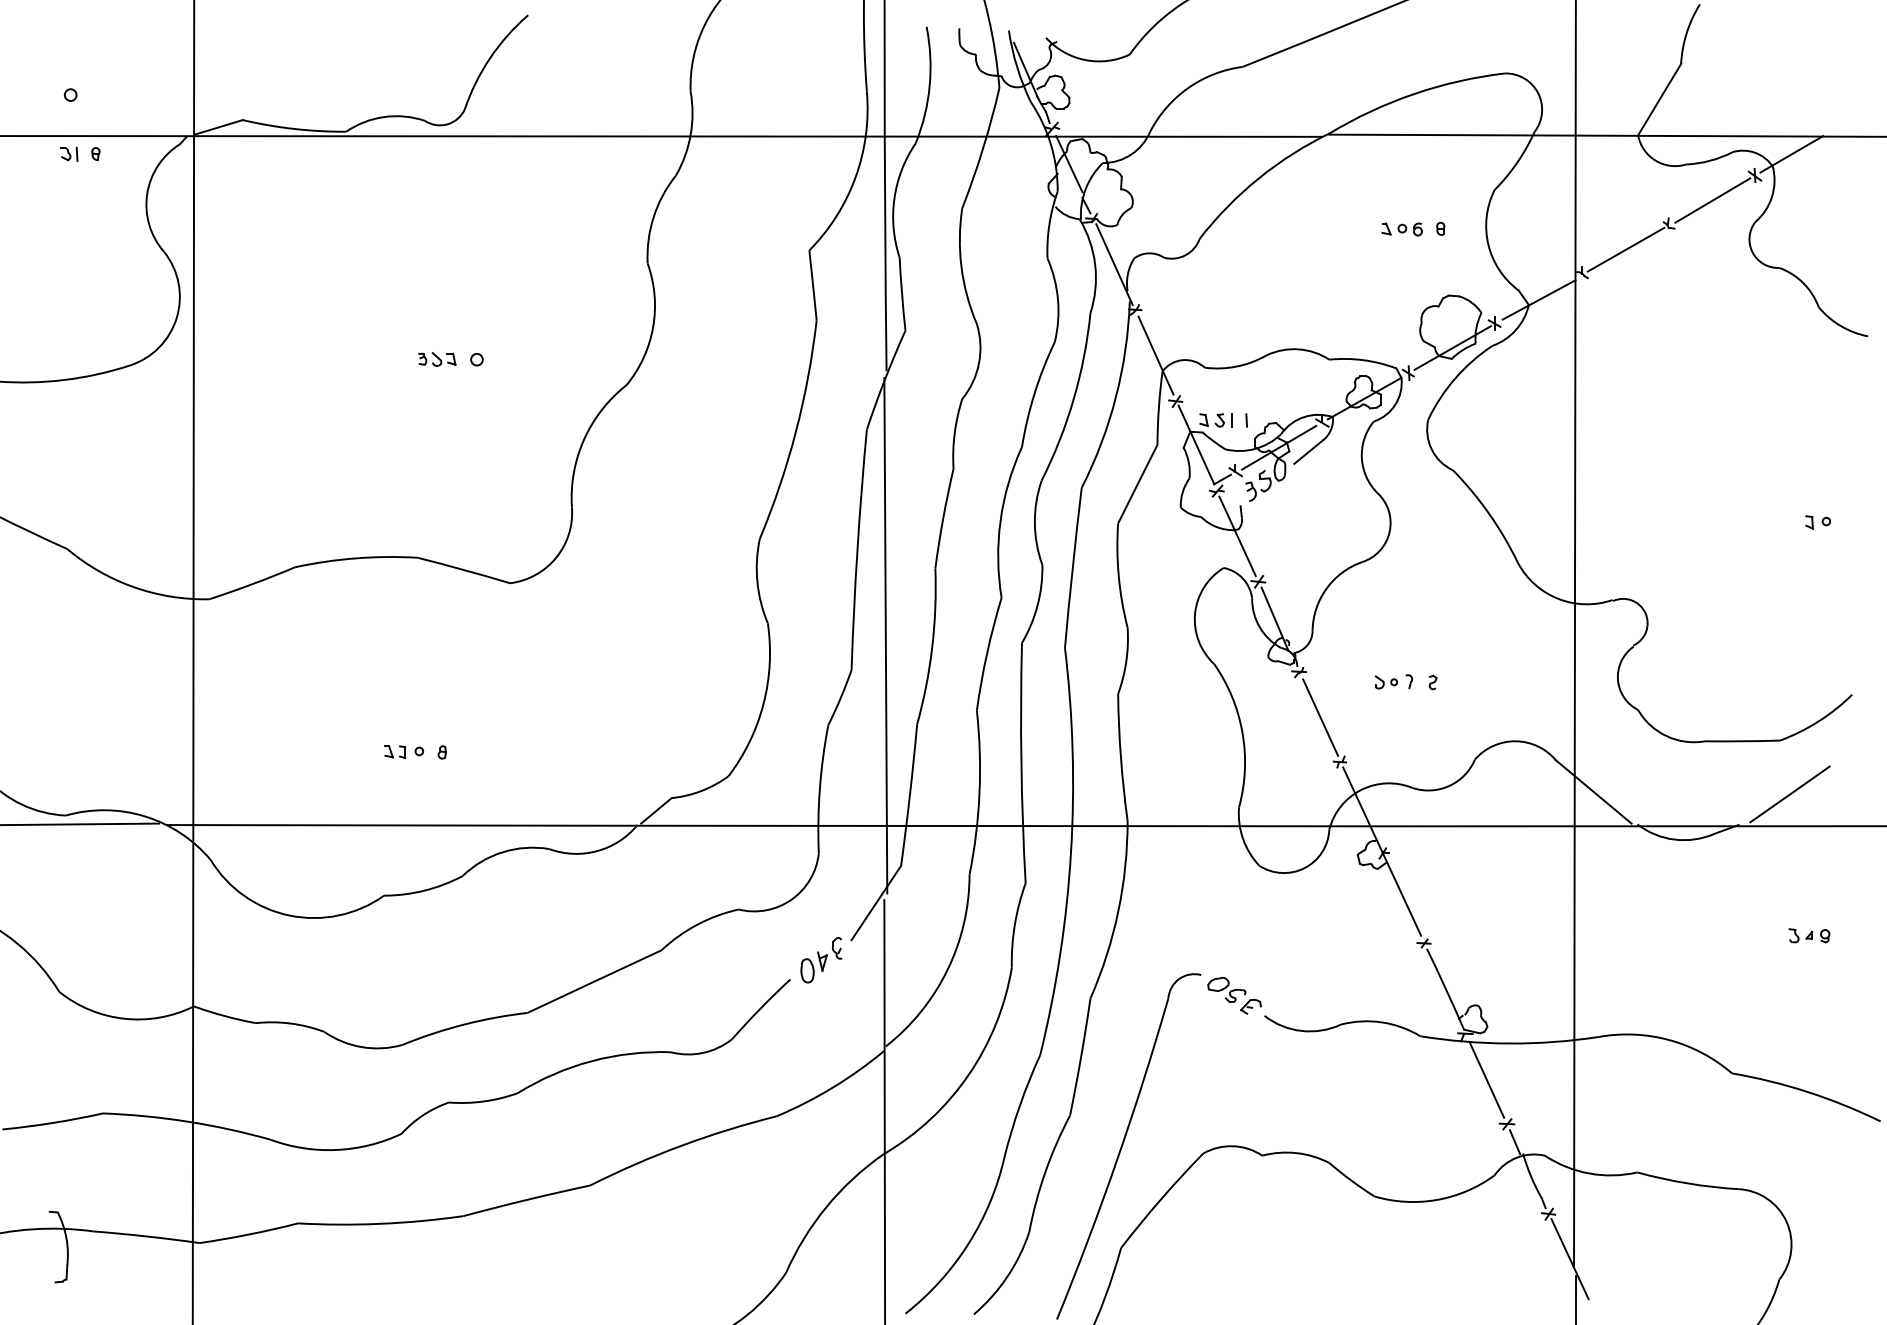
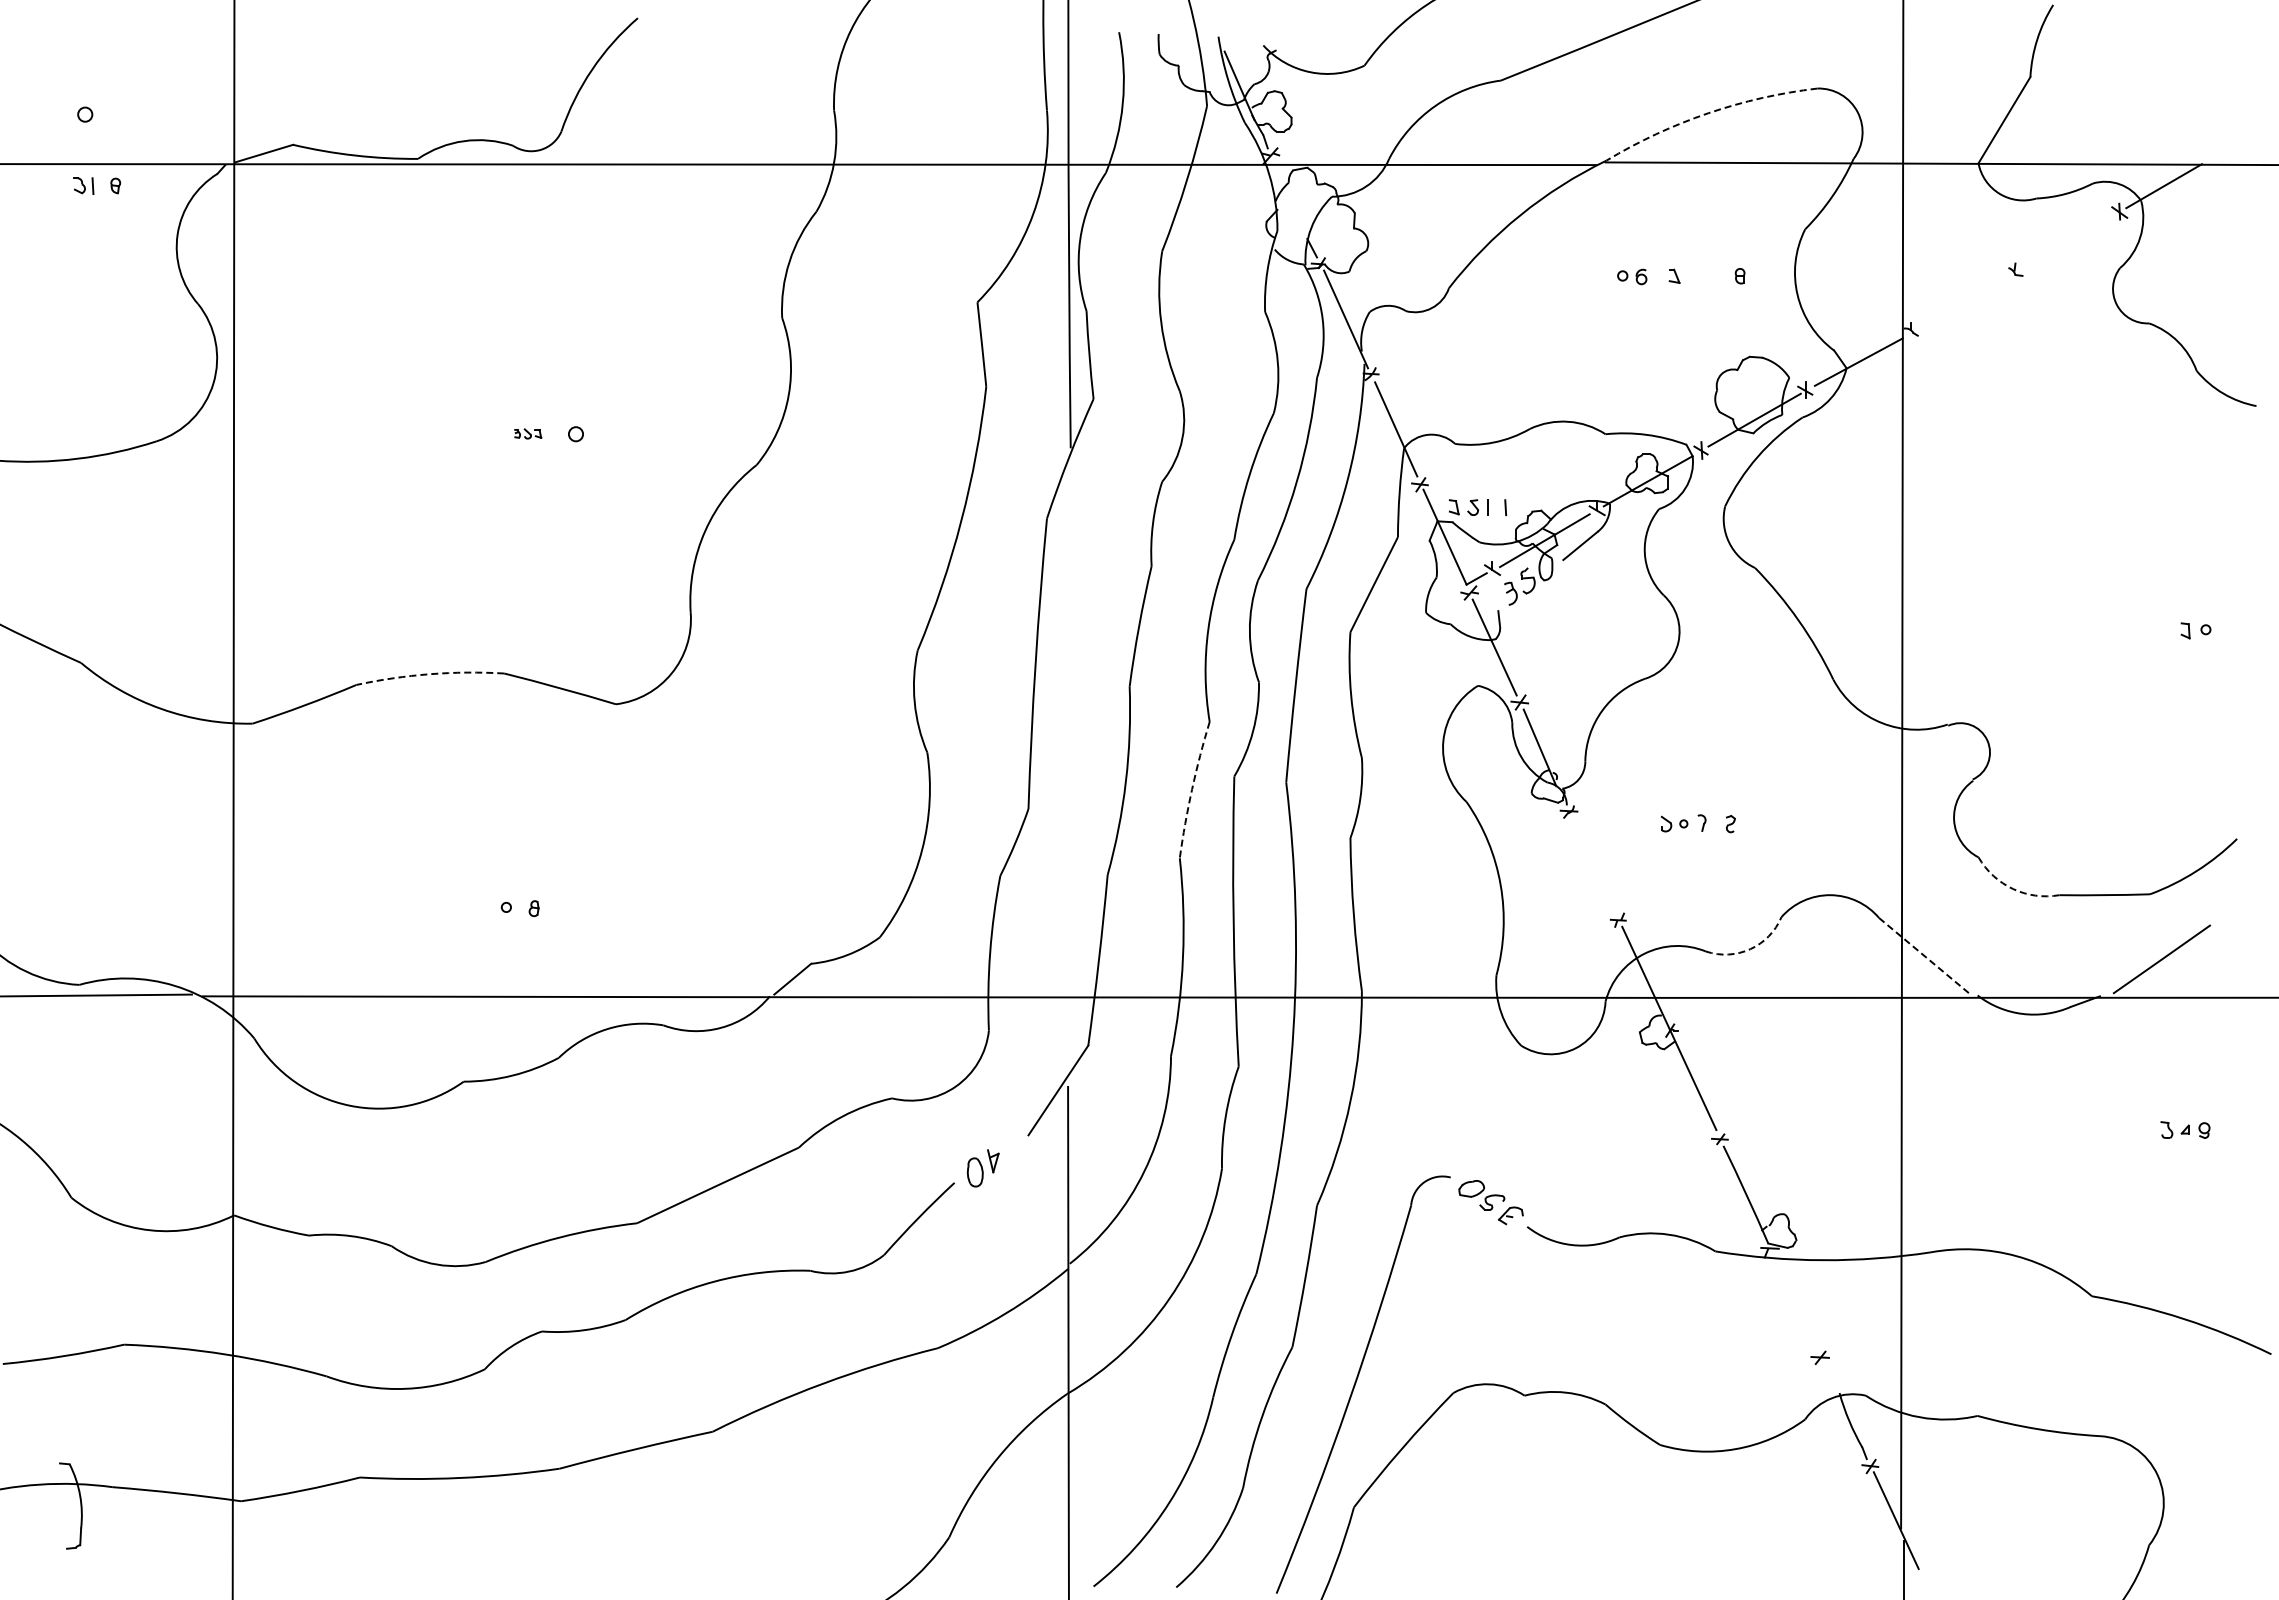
arc: (1414, 94) -> (1708, 113), solid -> dashed
line: (1069, 163) -> (1291, 197), removed
line: (1712, 200) -> (2068, 241), removed
part: (1410, 229) -> (1632, 276), moved
line: (1625, 249) -> (1963, 301), removed
part: (436, 359) -> (527, 433), size x0.6
arc: (355, 558) -> (429, 674), solid -> dashed
line: (885, 635) -> (1069, 767), removed
arc: (987, 653) -> (1192, 789), solid -> dashed
line: (1320, 717) -> (1594, 866), removed
arc: (1667, 736) -> (2013, 889), solid -> dashed
part: (395, 752) -> (477, 908), removed
arc: (1449, 786) -> (1750, 949), solid -> dashed
line: (1593, 792) -> (1924, 956), solid -> dashed
part: (837, 947) -> (1011, 1144), removed
line: (1486, 1080) -> (1795, 1304), removed
line: (1514, 1141) -> (1829, 1378), removed

